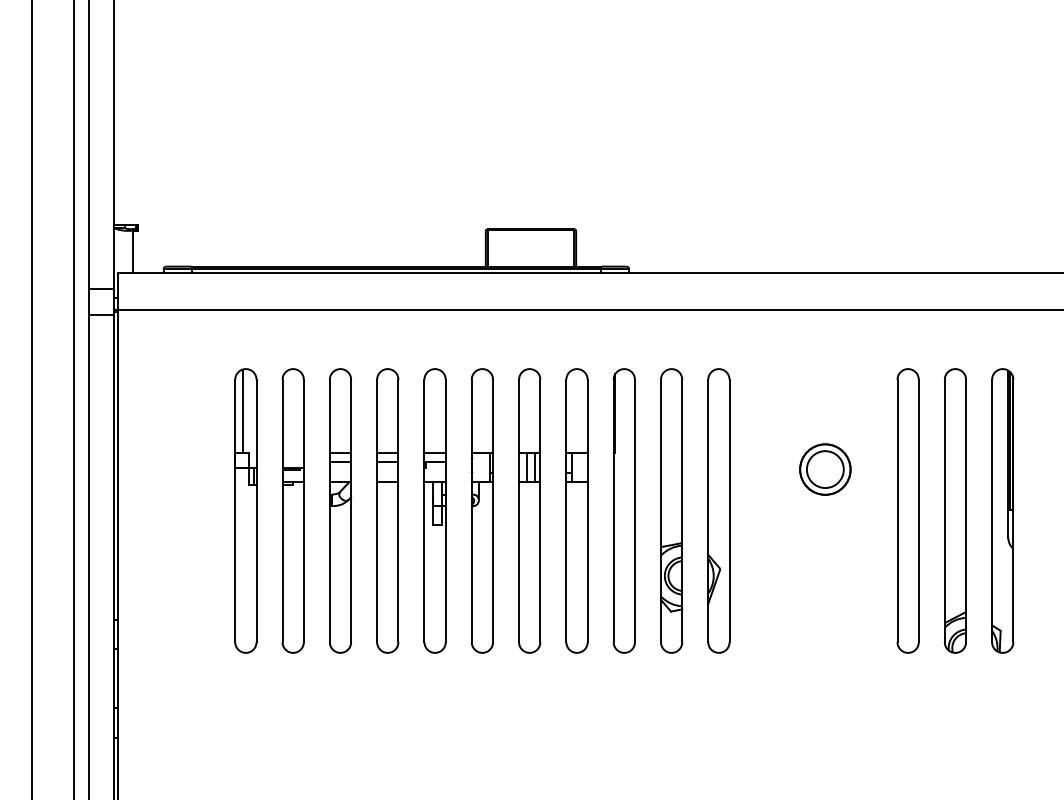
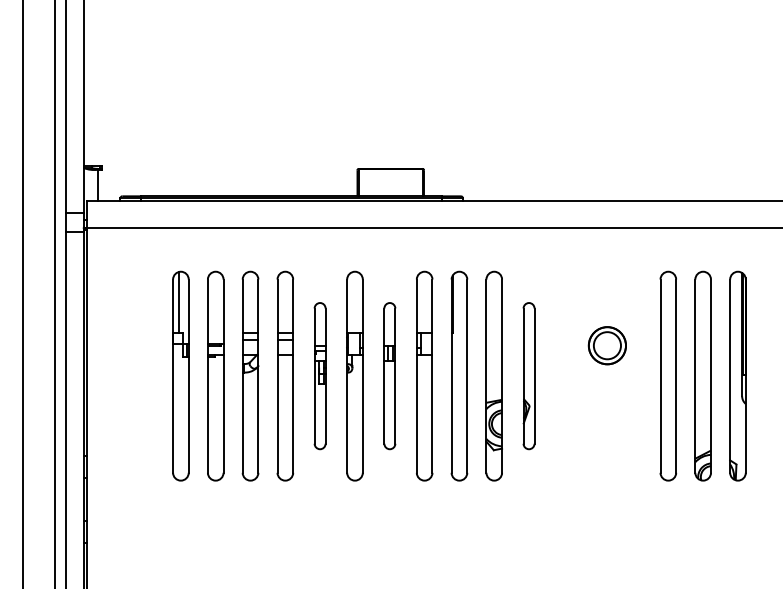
part: (434, 510) -> (319, 375), size x0.7
part: (529, 510) -> (389, 375), size x0.7
part: (718, 510) -> (528, 375), size x0.7

